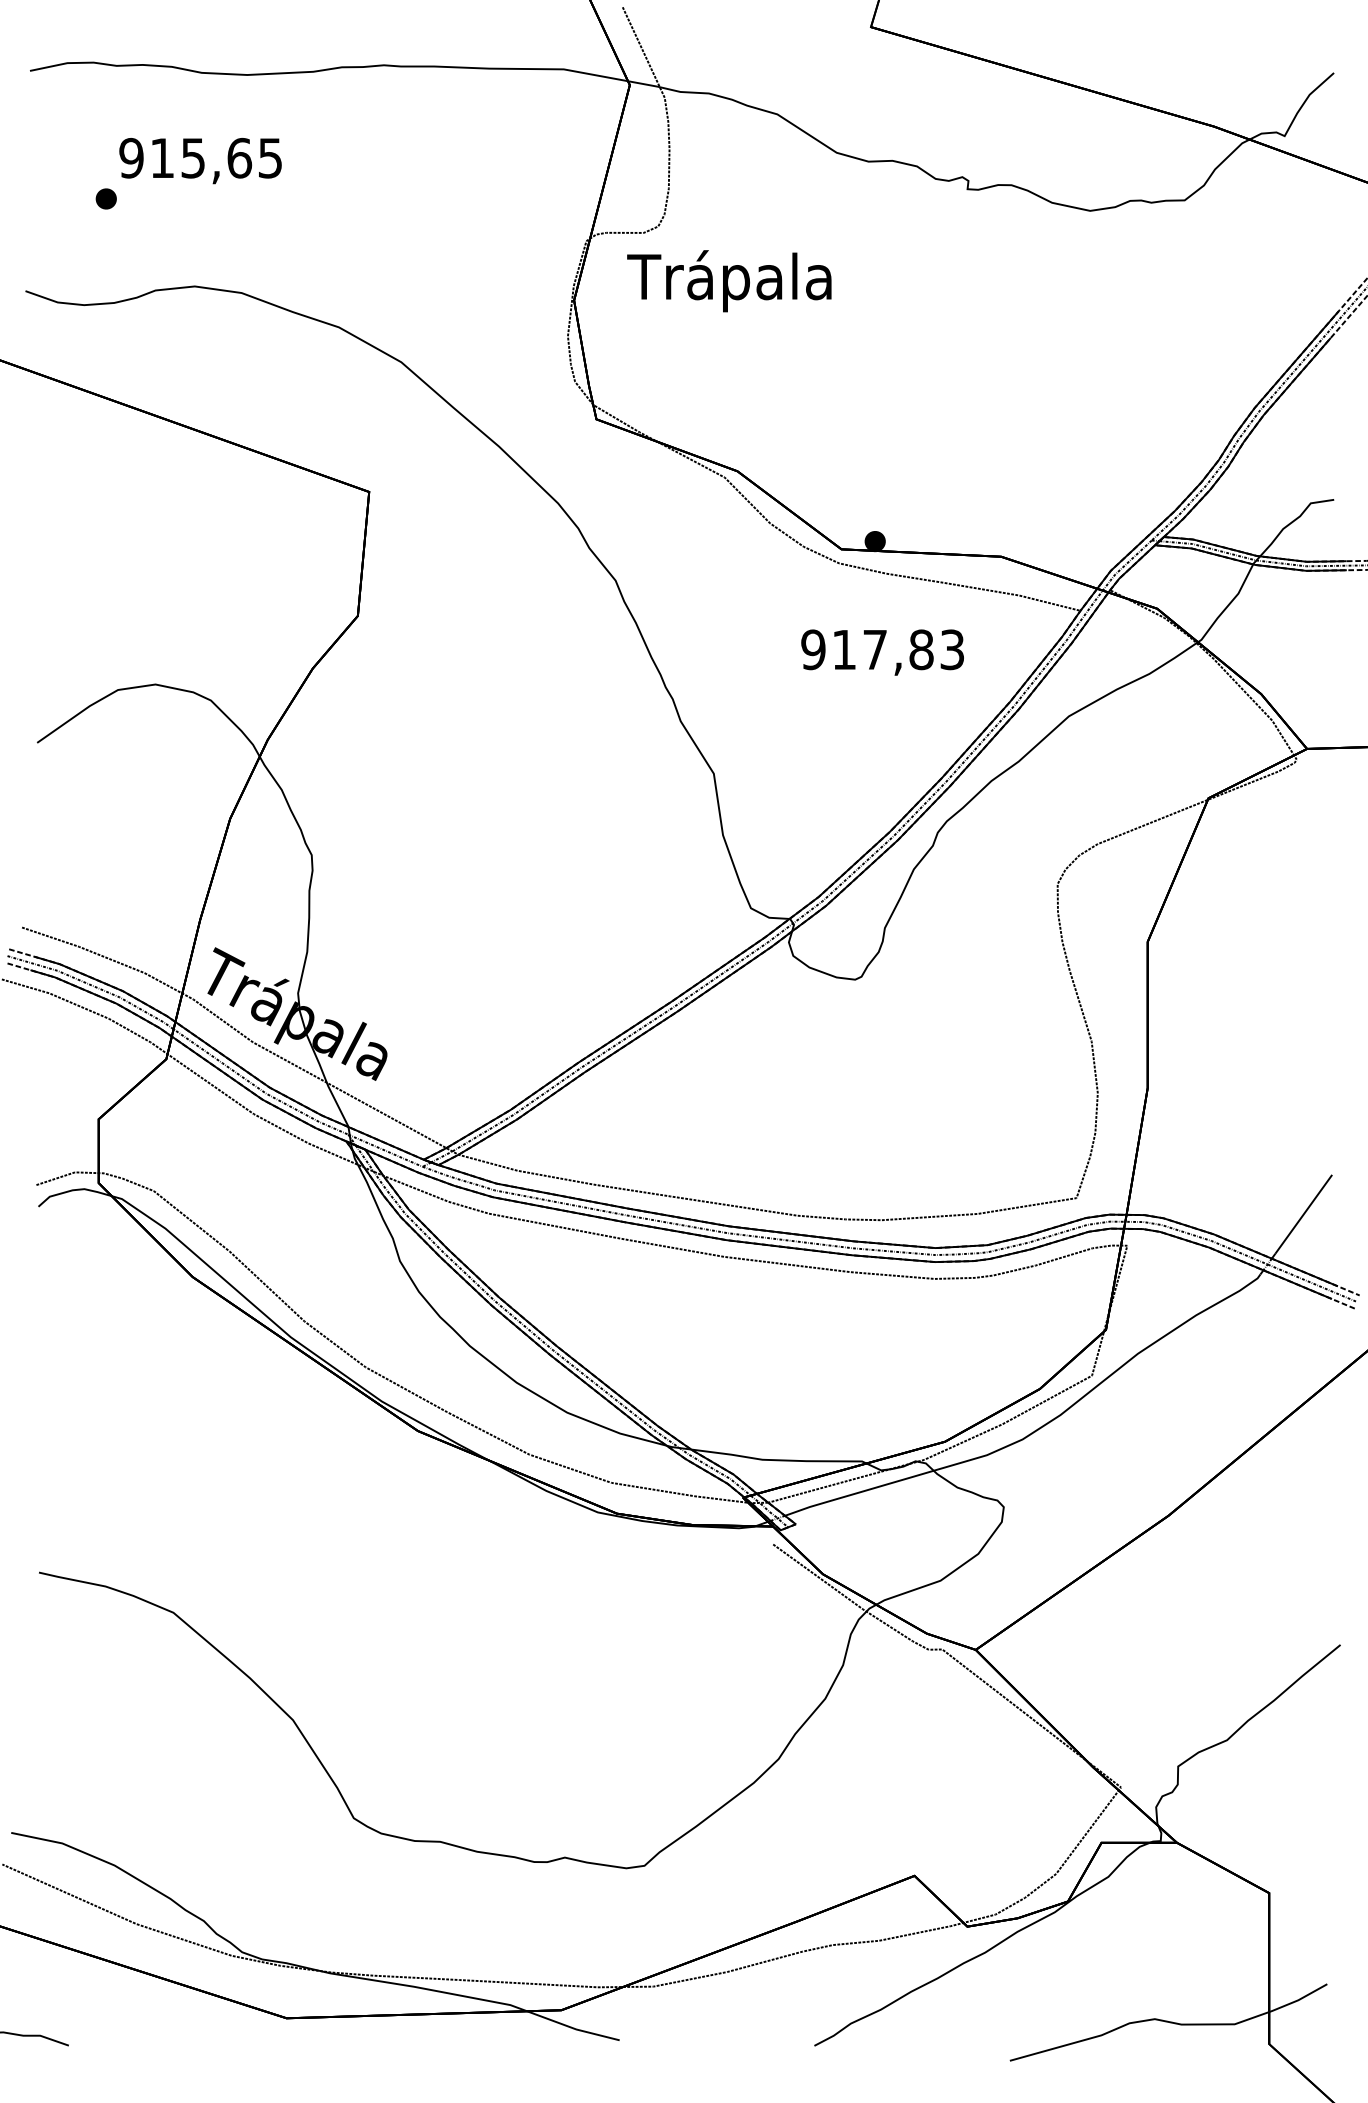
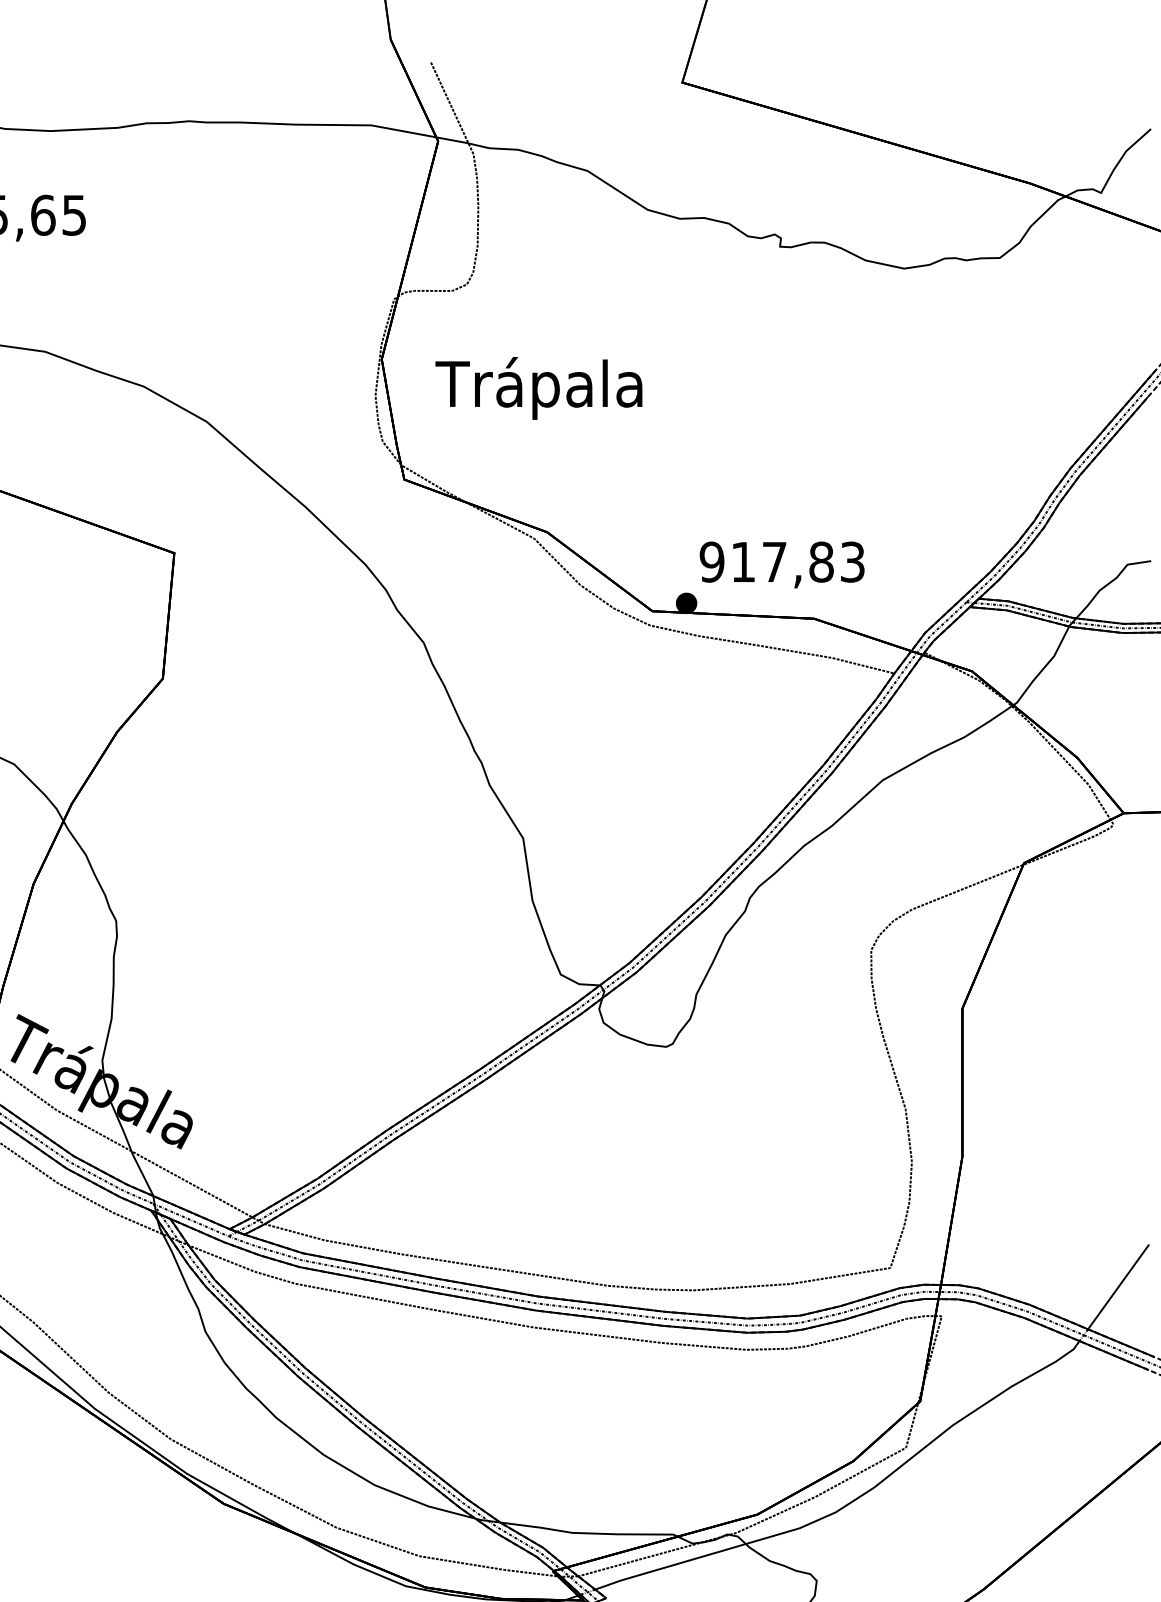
text: (729, 281) -> (539, 388), moved
text: (882, 652) -> (782, 564), moved

